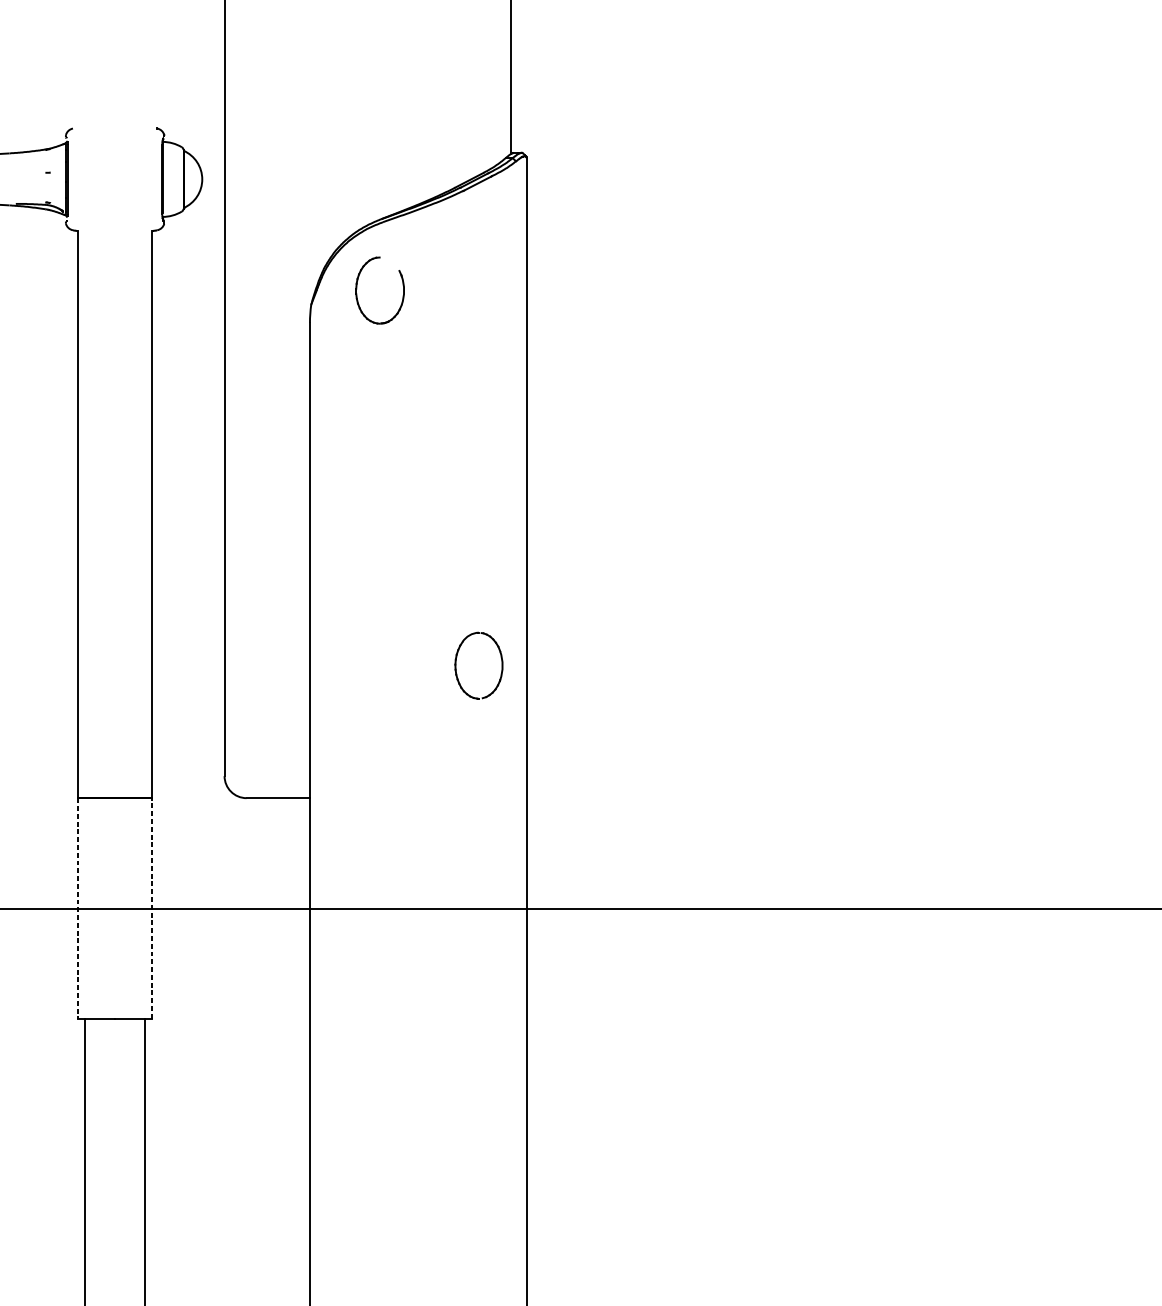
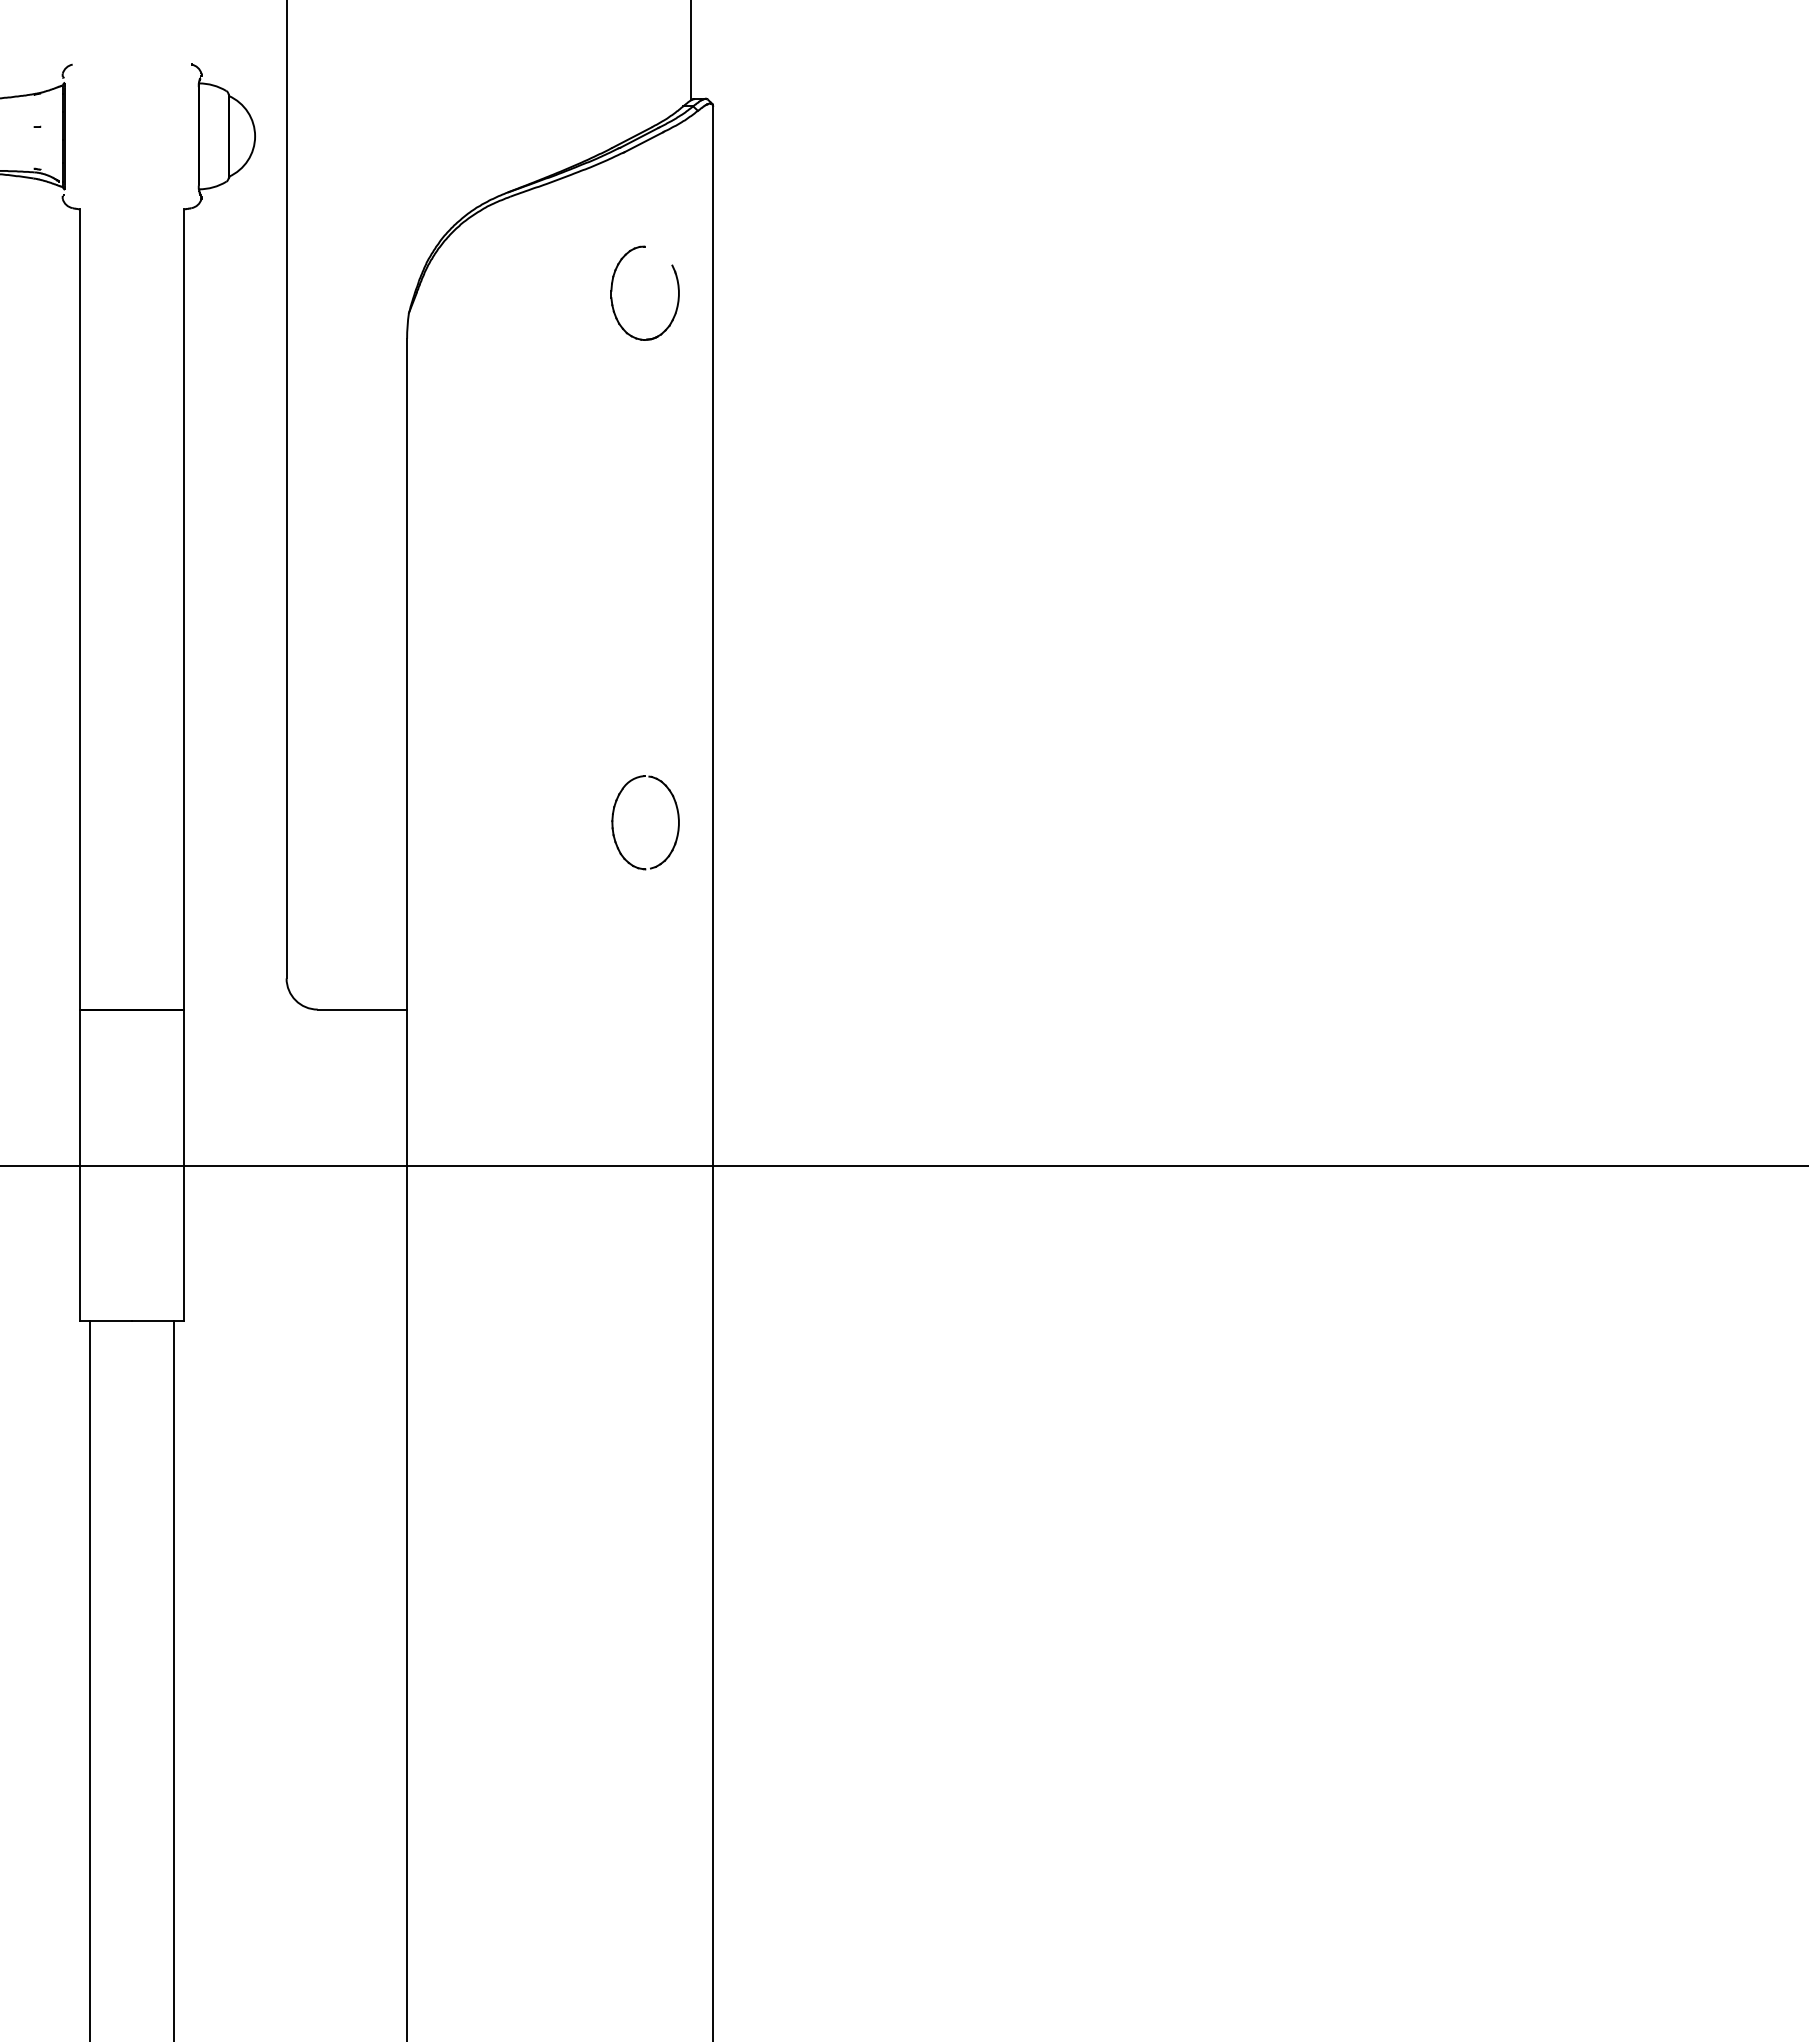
part: (357, 289) -> (612, 291), moved
line: (77, 908) -> (79, 1165), dashed -> solid
line: (152, 908) -> (184, 1165), dashed -> solid

